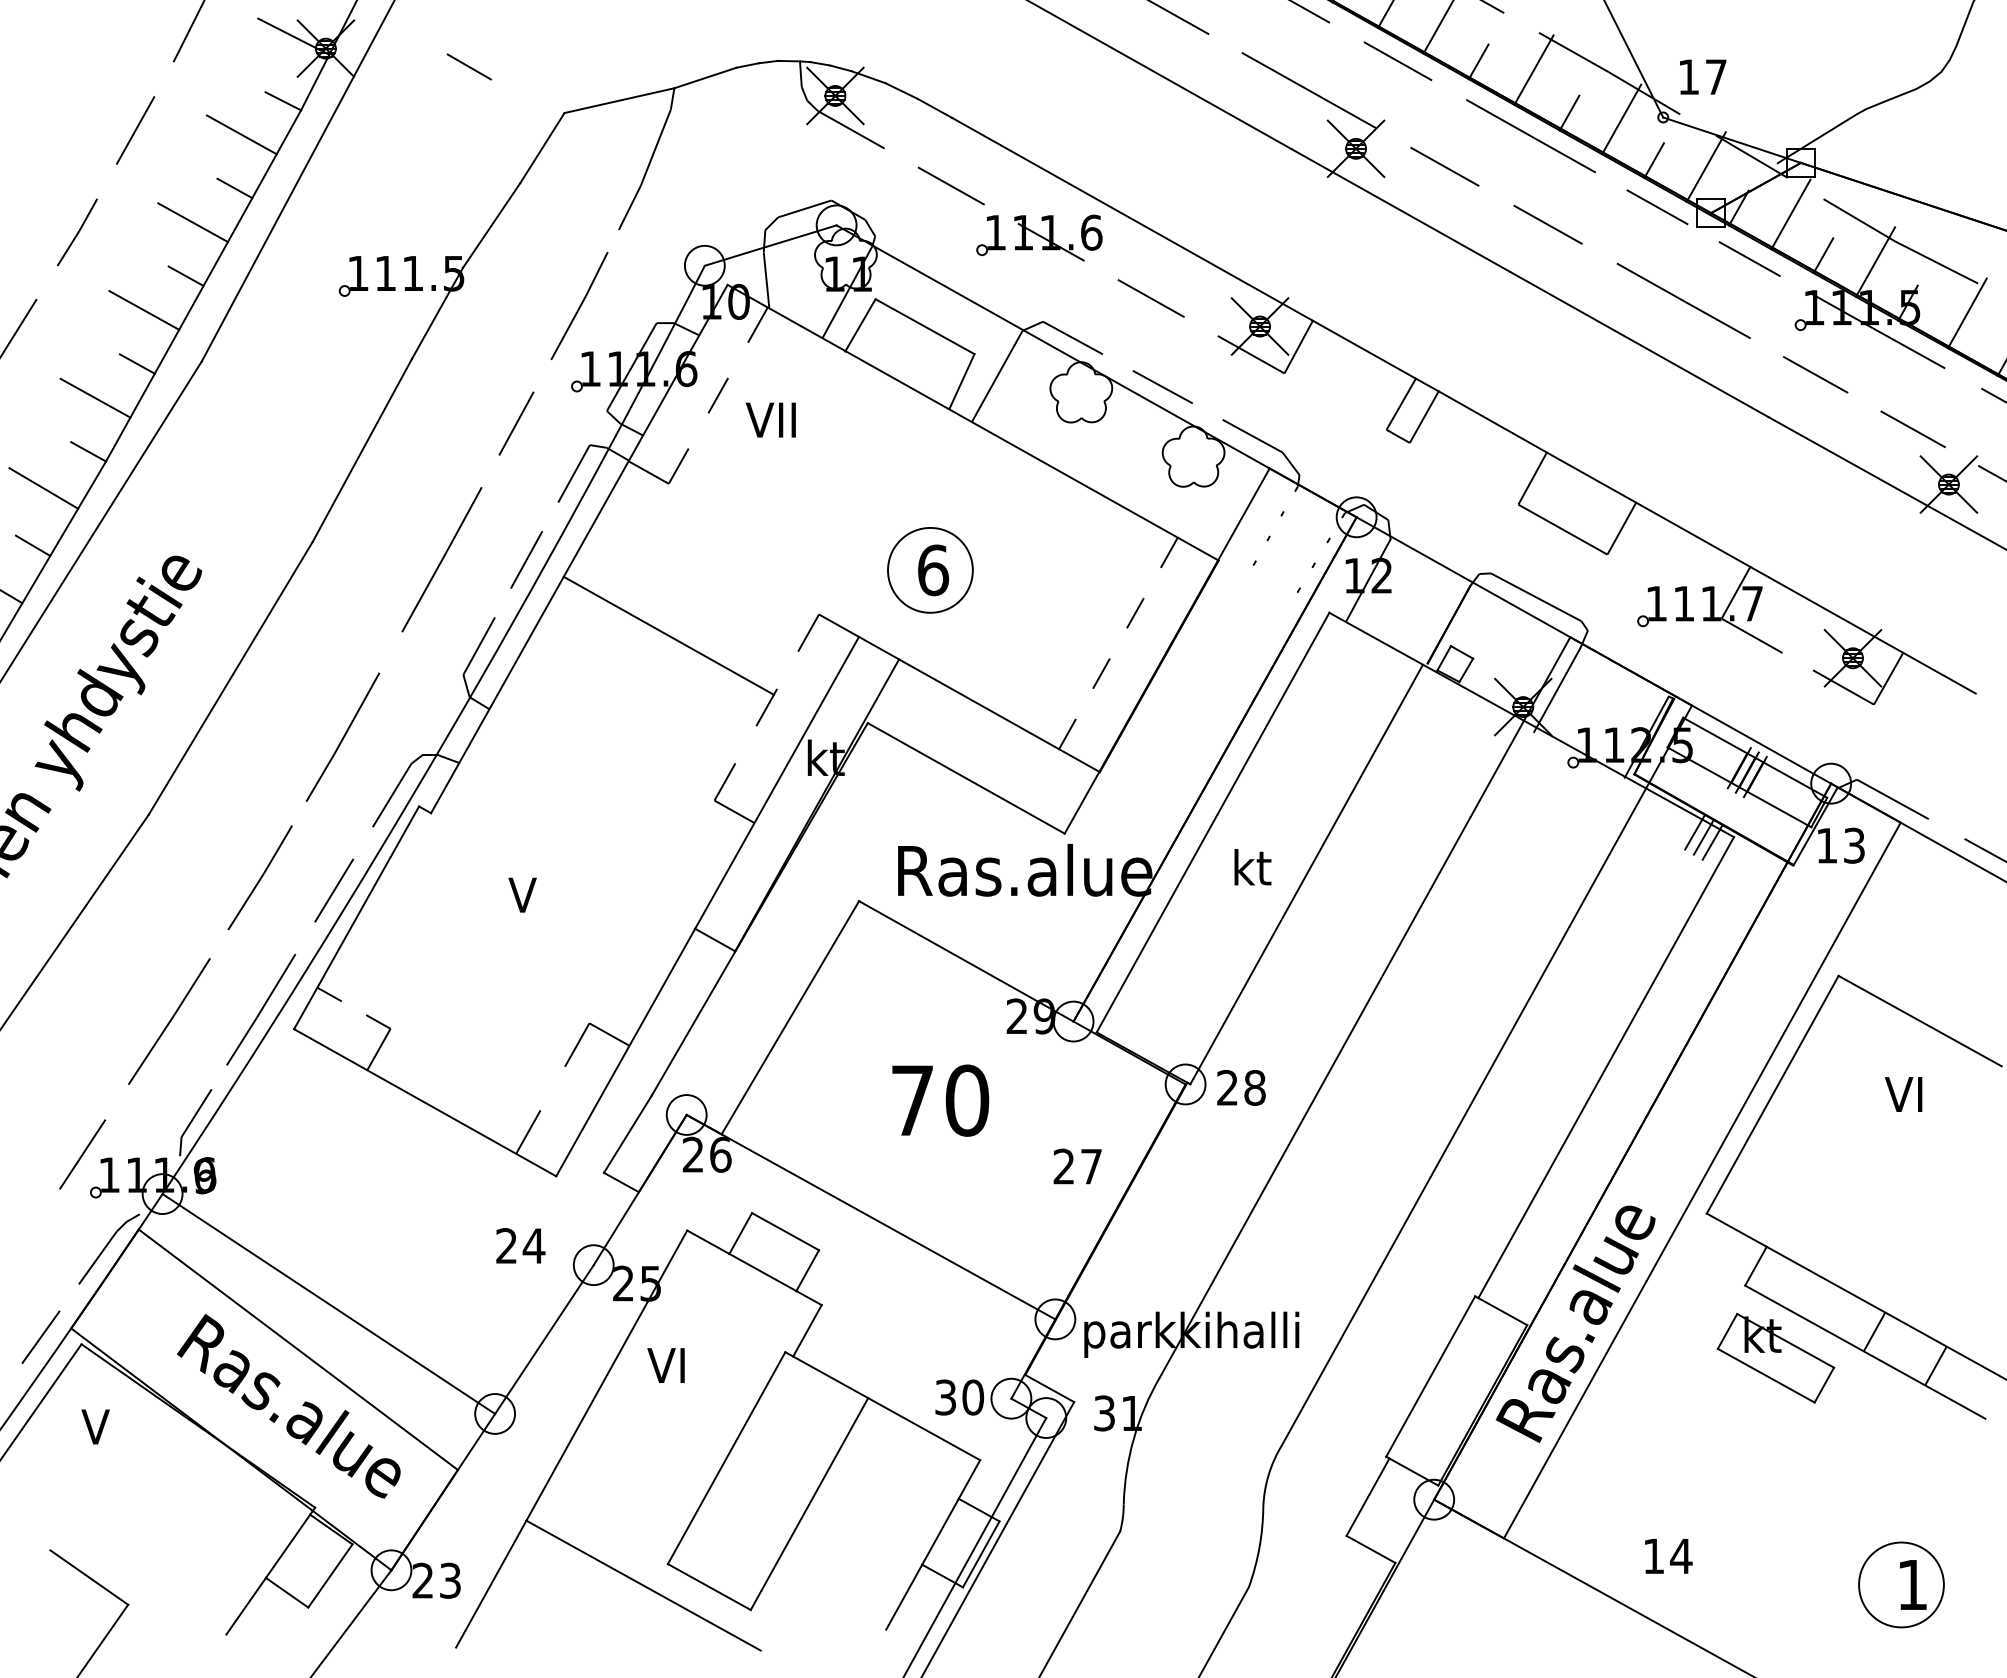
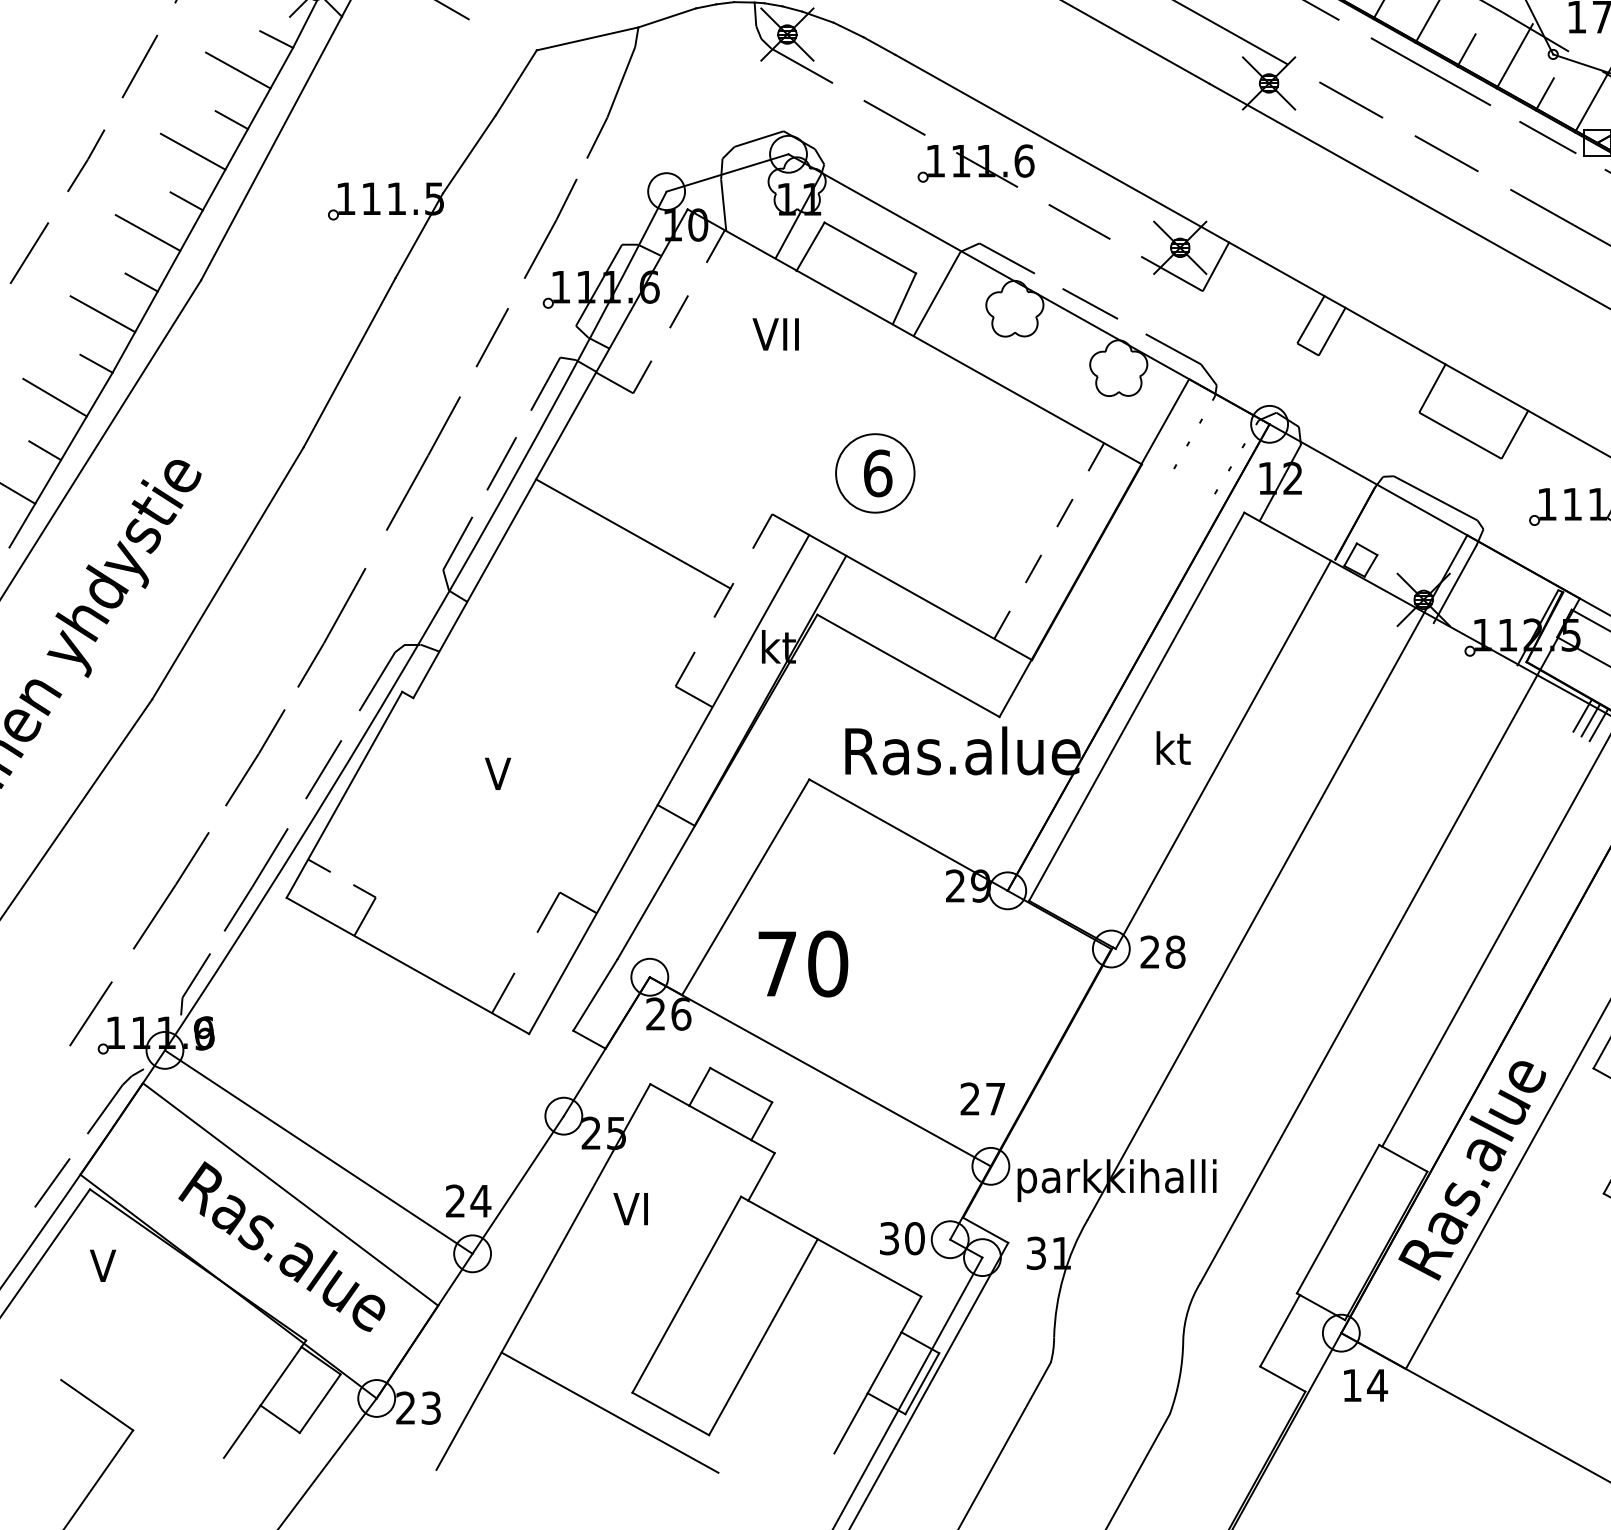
text: (770, 419) -> (775, 333), moved
text: (940, 1100) -> (803, 963), moved
text: (1077, 1166) -> (982, 1098), moved
text: (520, 1245) -> (468, 1200), moved
text: (1668, 1556) -> (1365, 1385), moved

